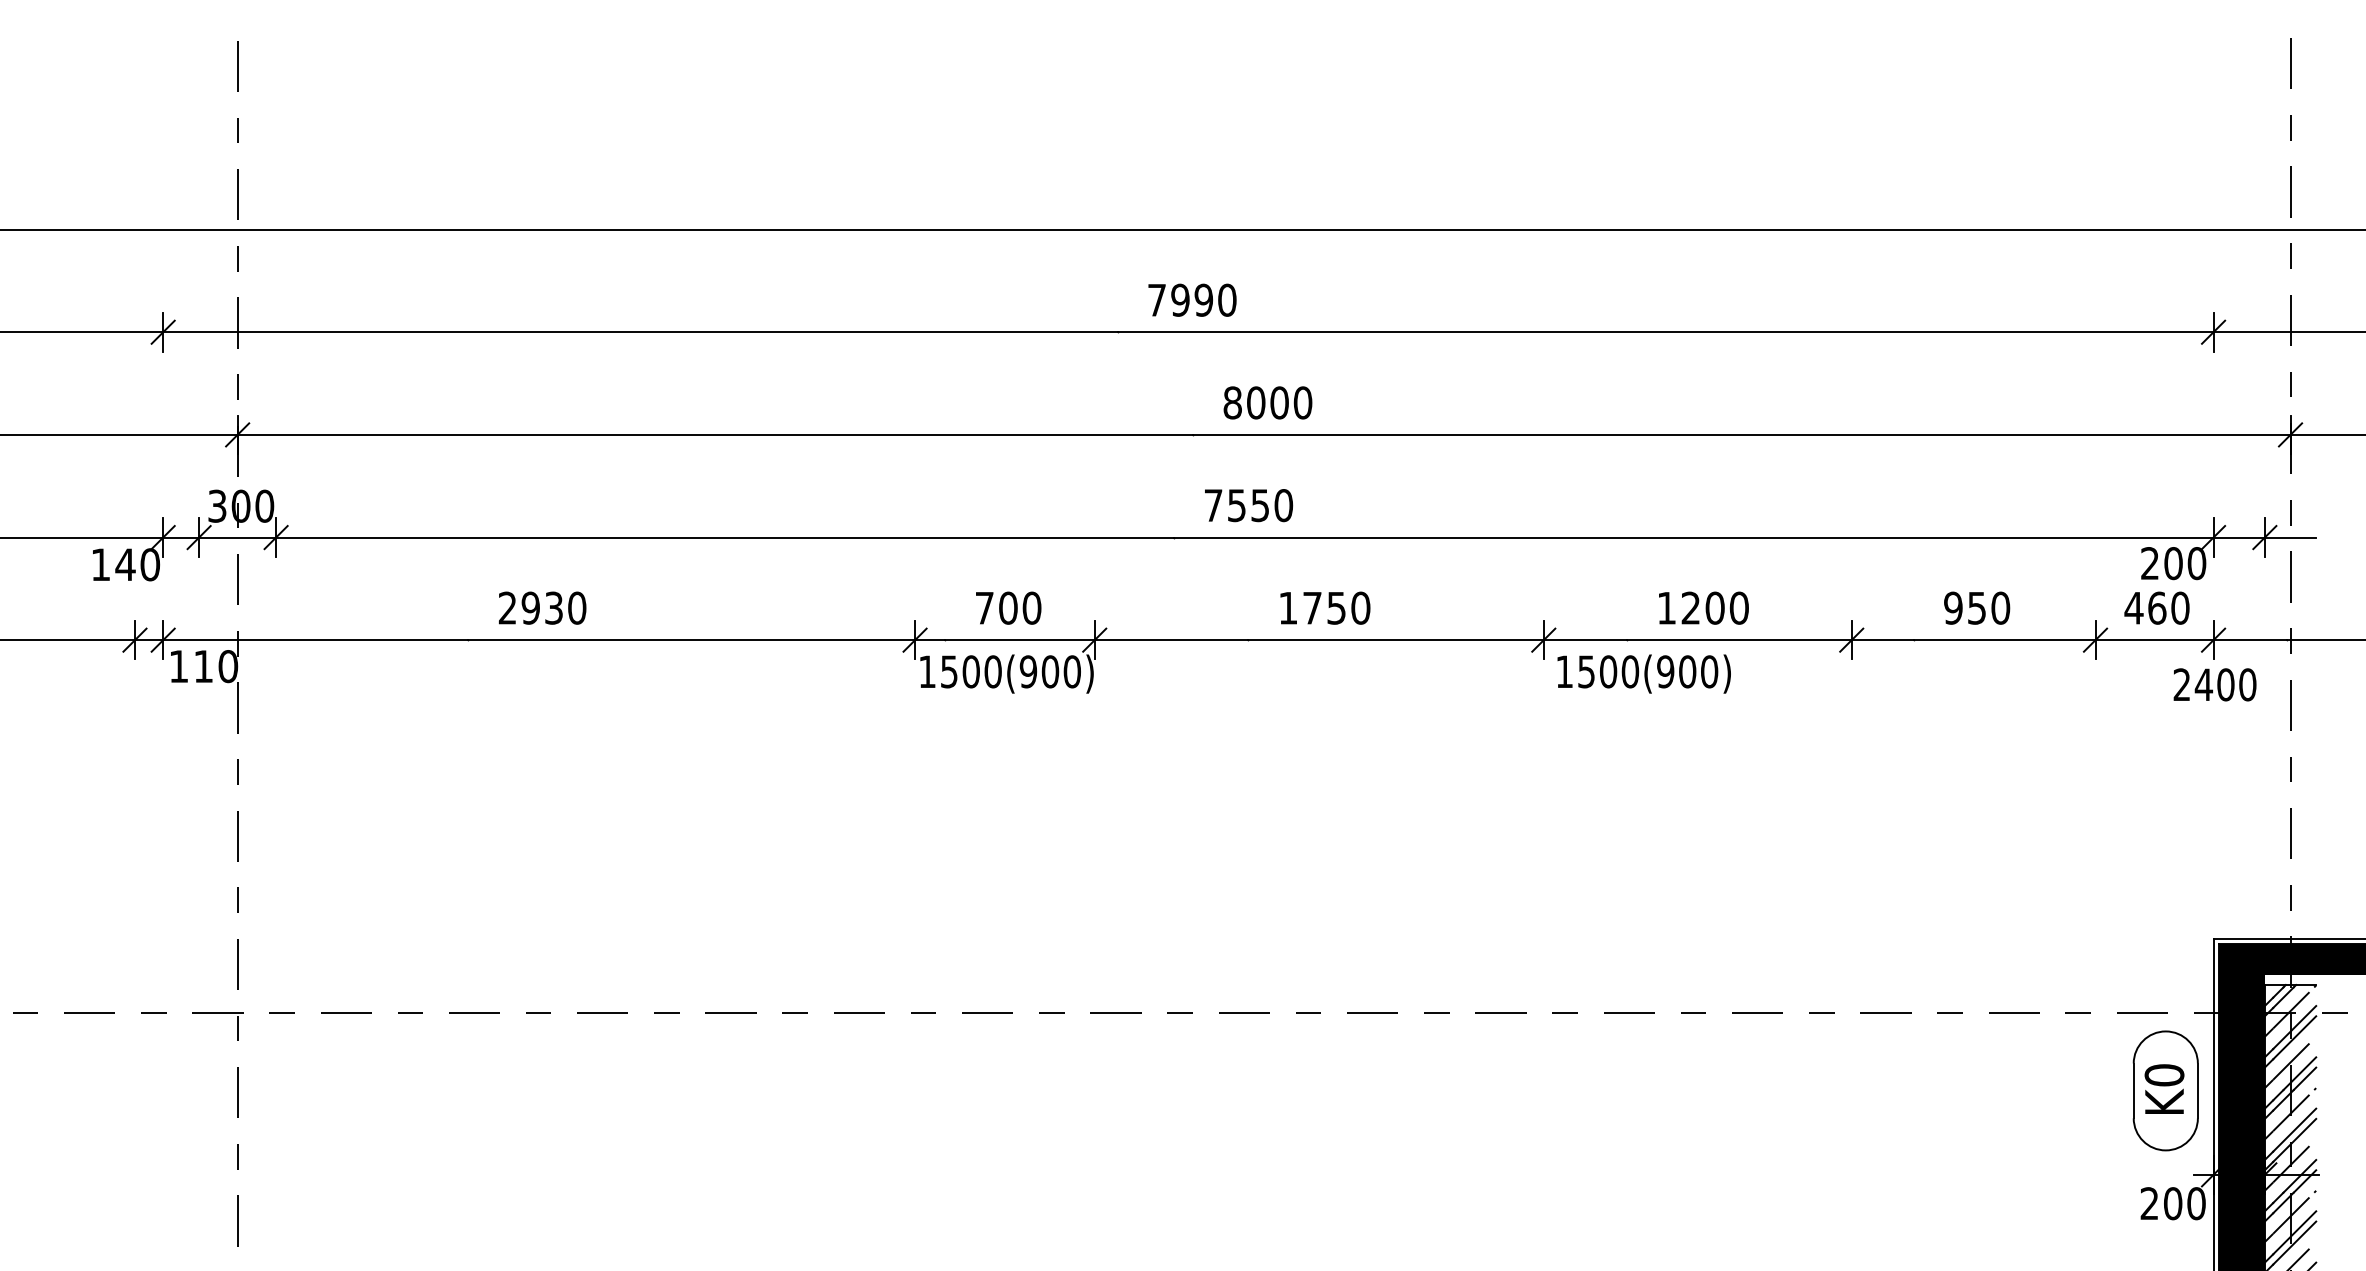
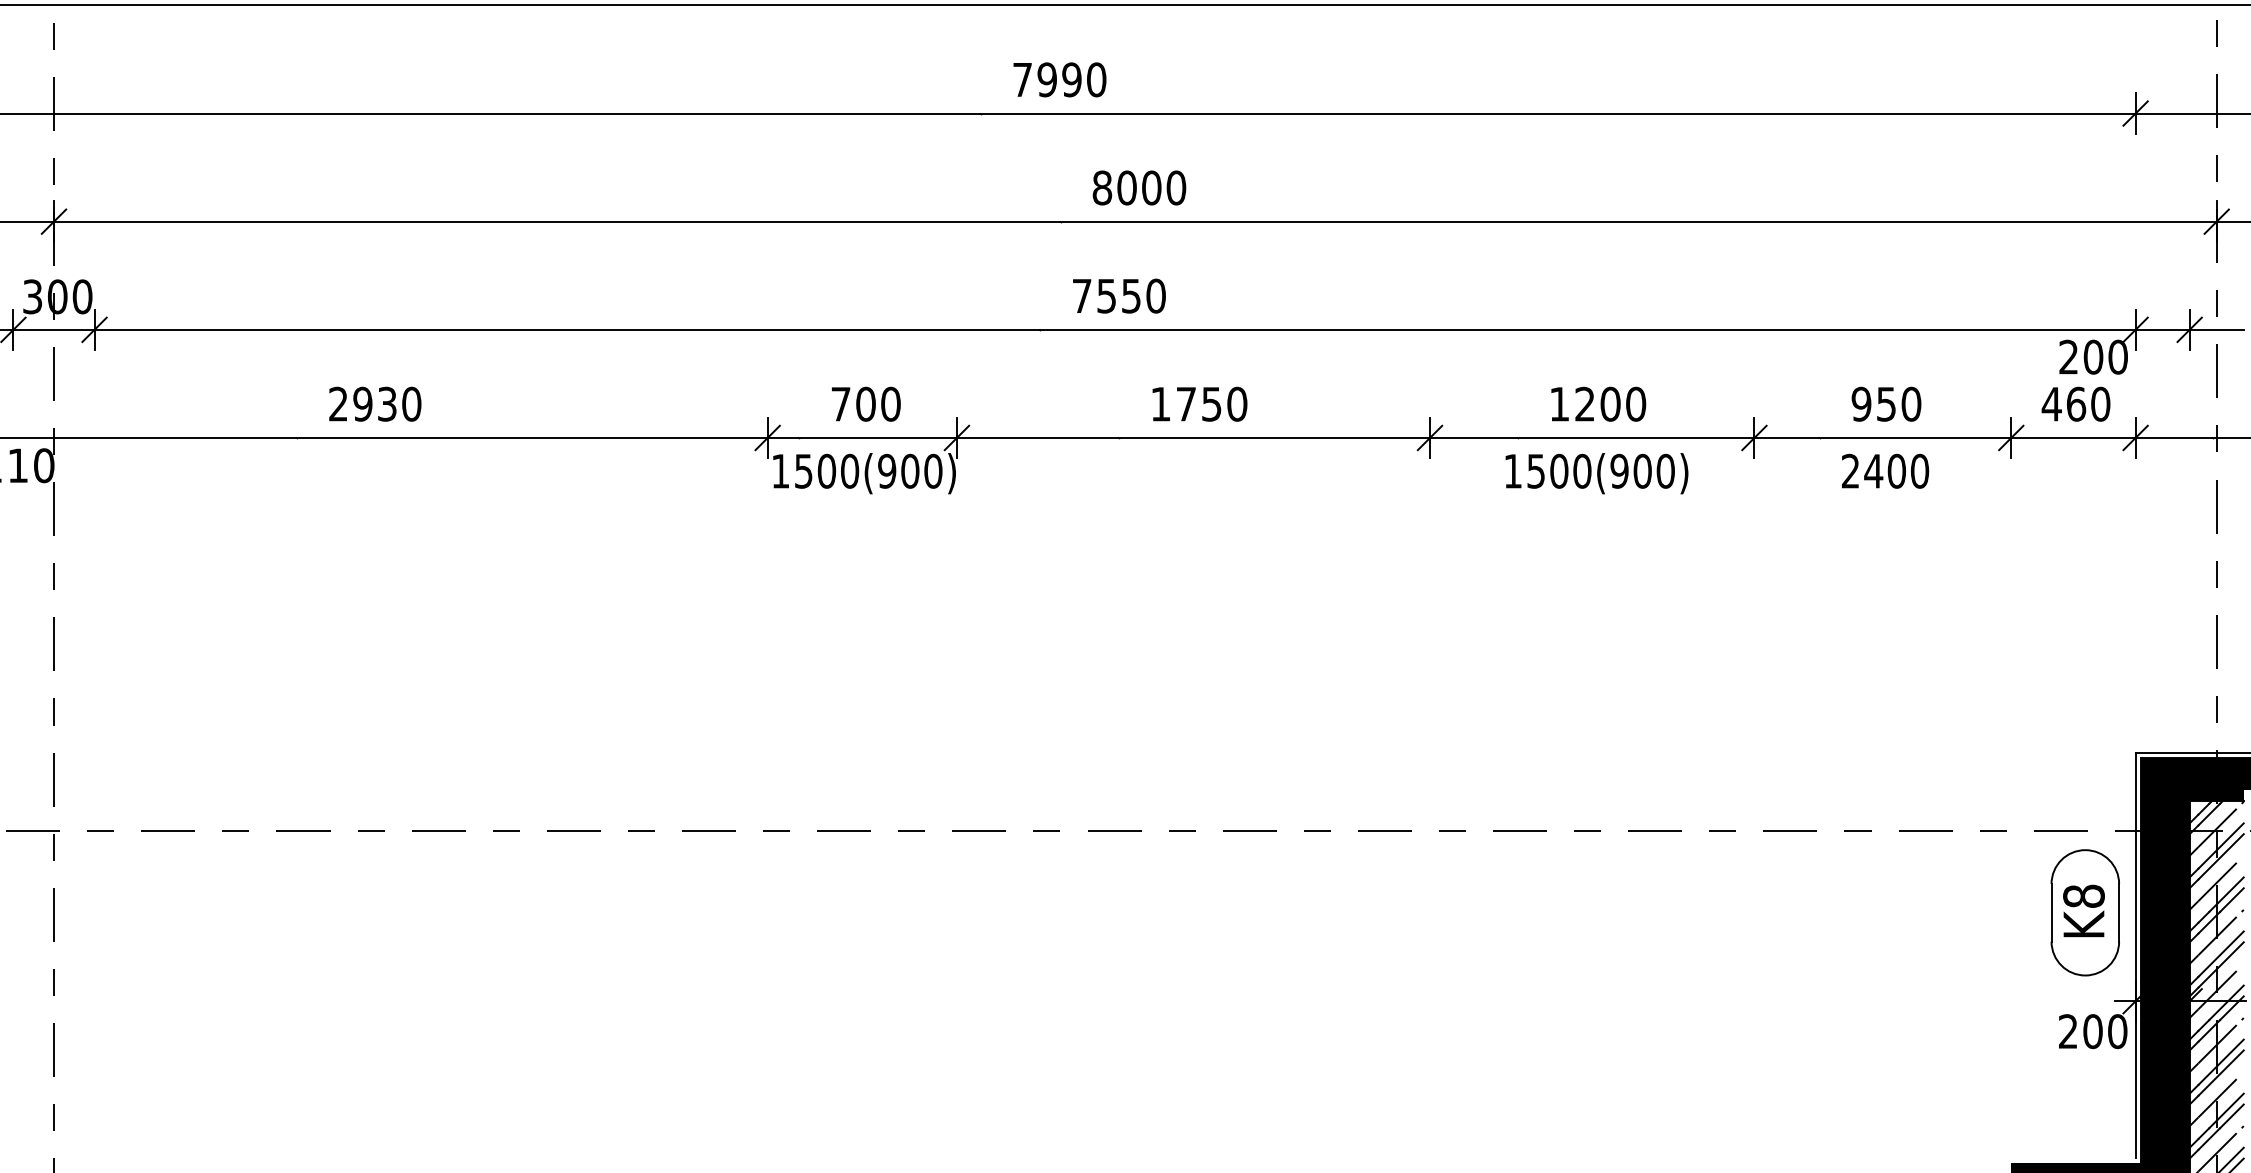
text: (1643, 673) -> (1596, 473), moved
text: (2214, 684) -> (1884, 470), moved
fill: (2290, 979) -> (2216, 795), added
text: (2164, 1075) -> (2083, 896), K0 -> K8

